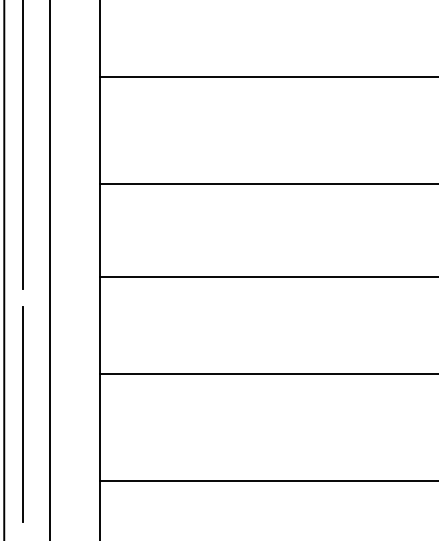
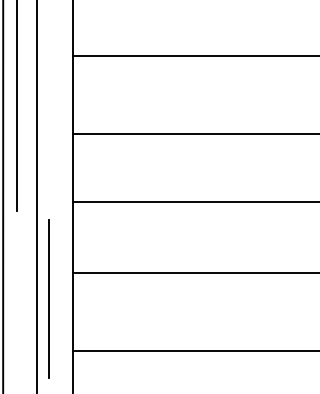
line: (22, 413) -> (48, 298), moved

